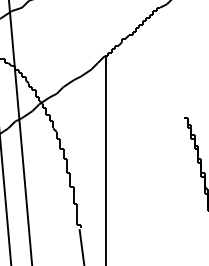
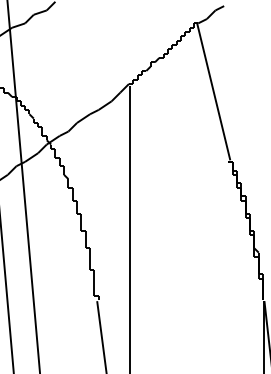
line: (172, 61) -> (213, 91), added

